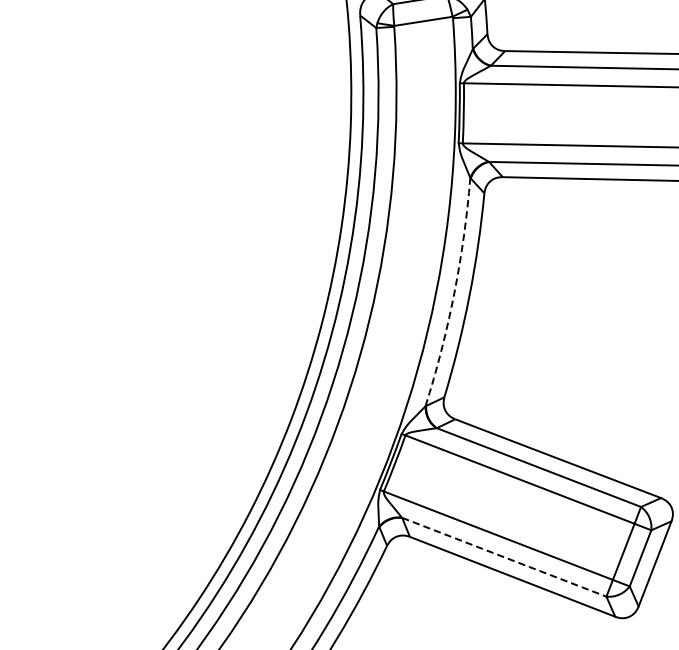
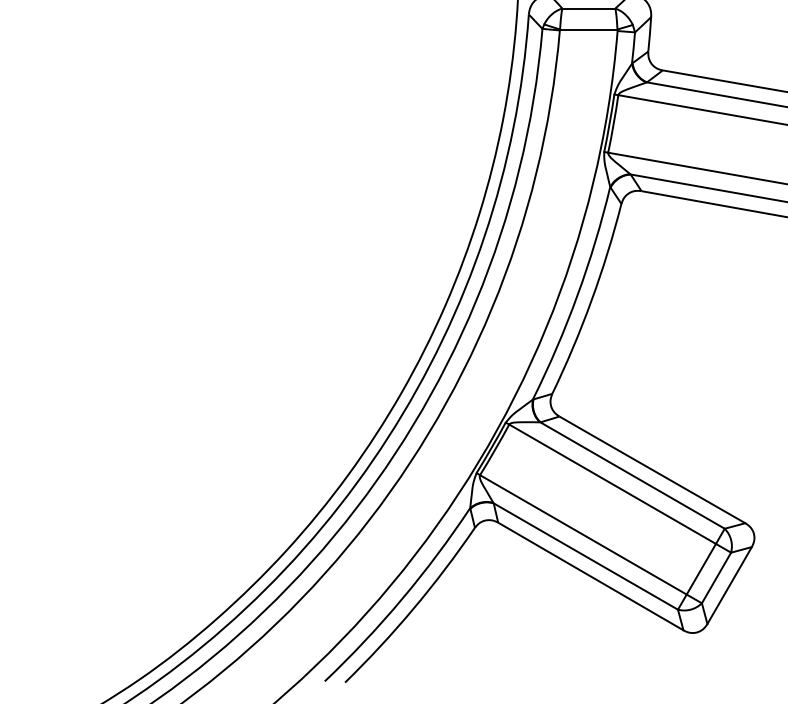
arc: (454, 293) -> (577, 295), dashed -> solid
line: (505, 557) -> (586, 556), dashed -> solid

